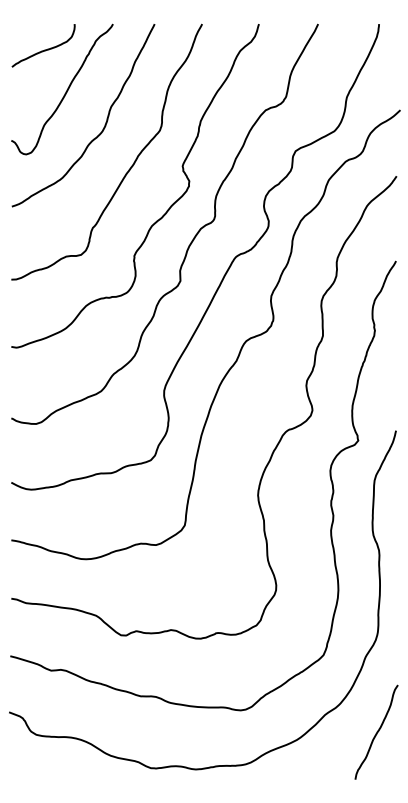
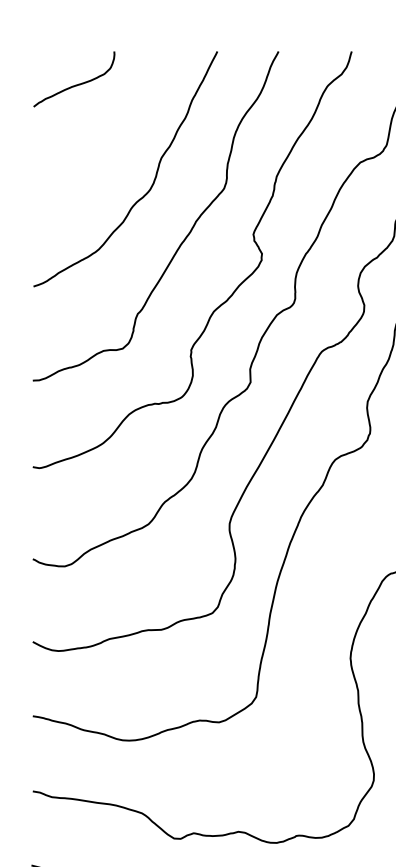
curve: (65, 91) -> (102, 138), removed

